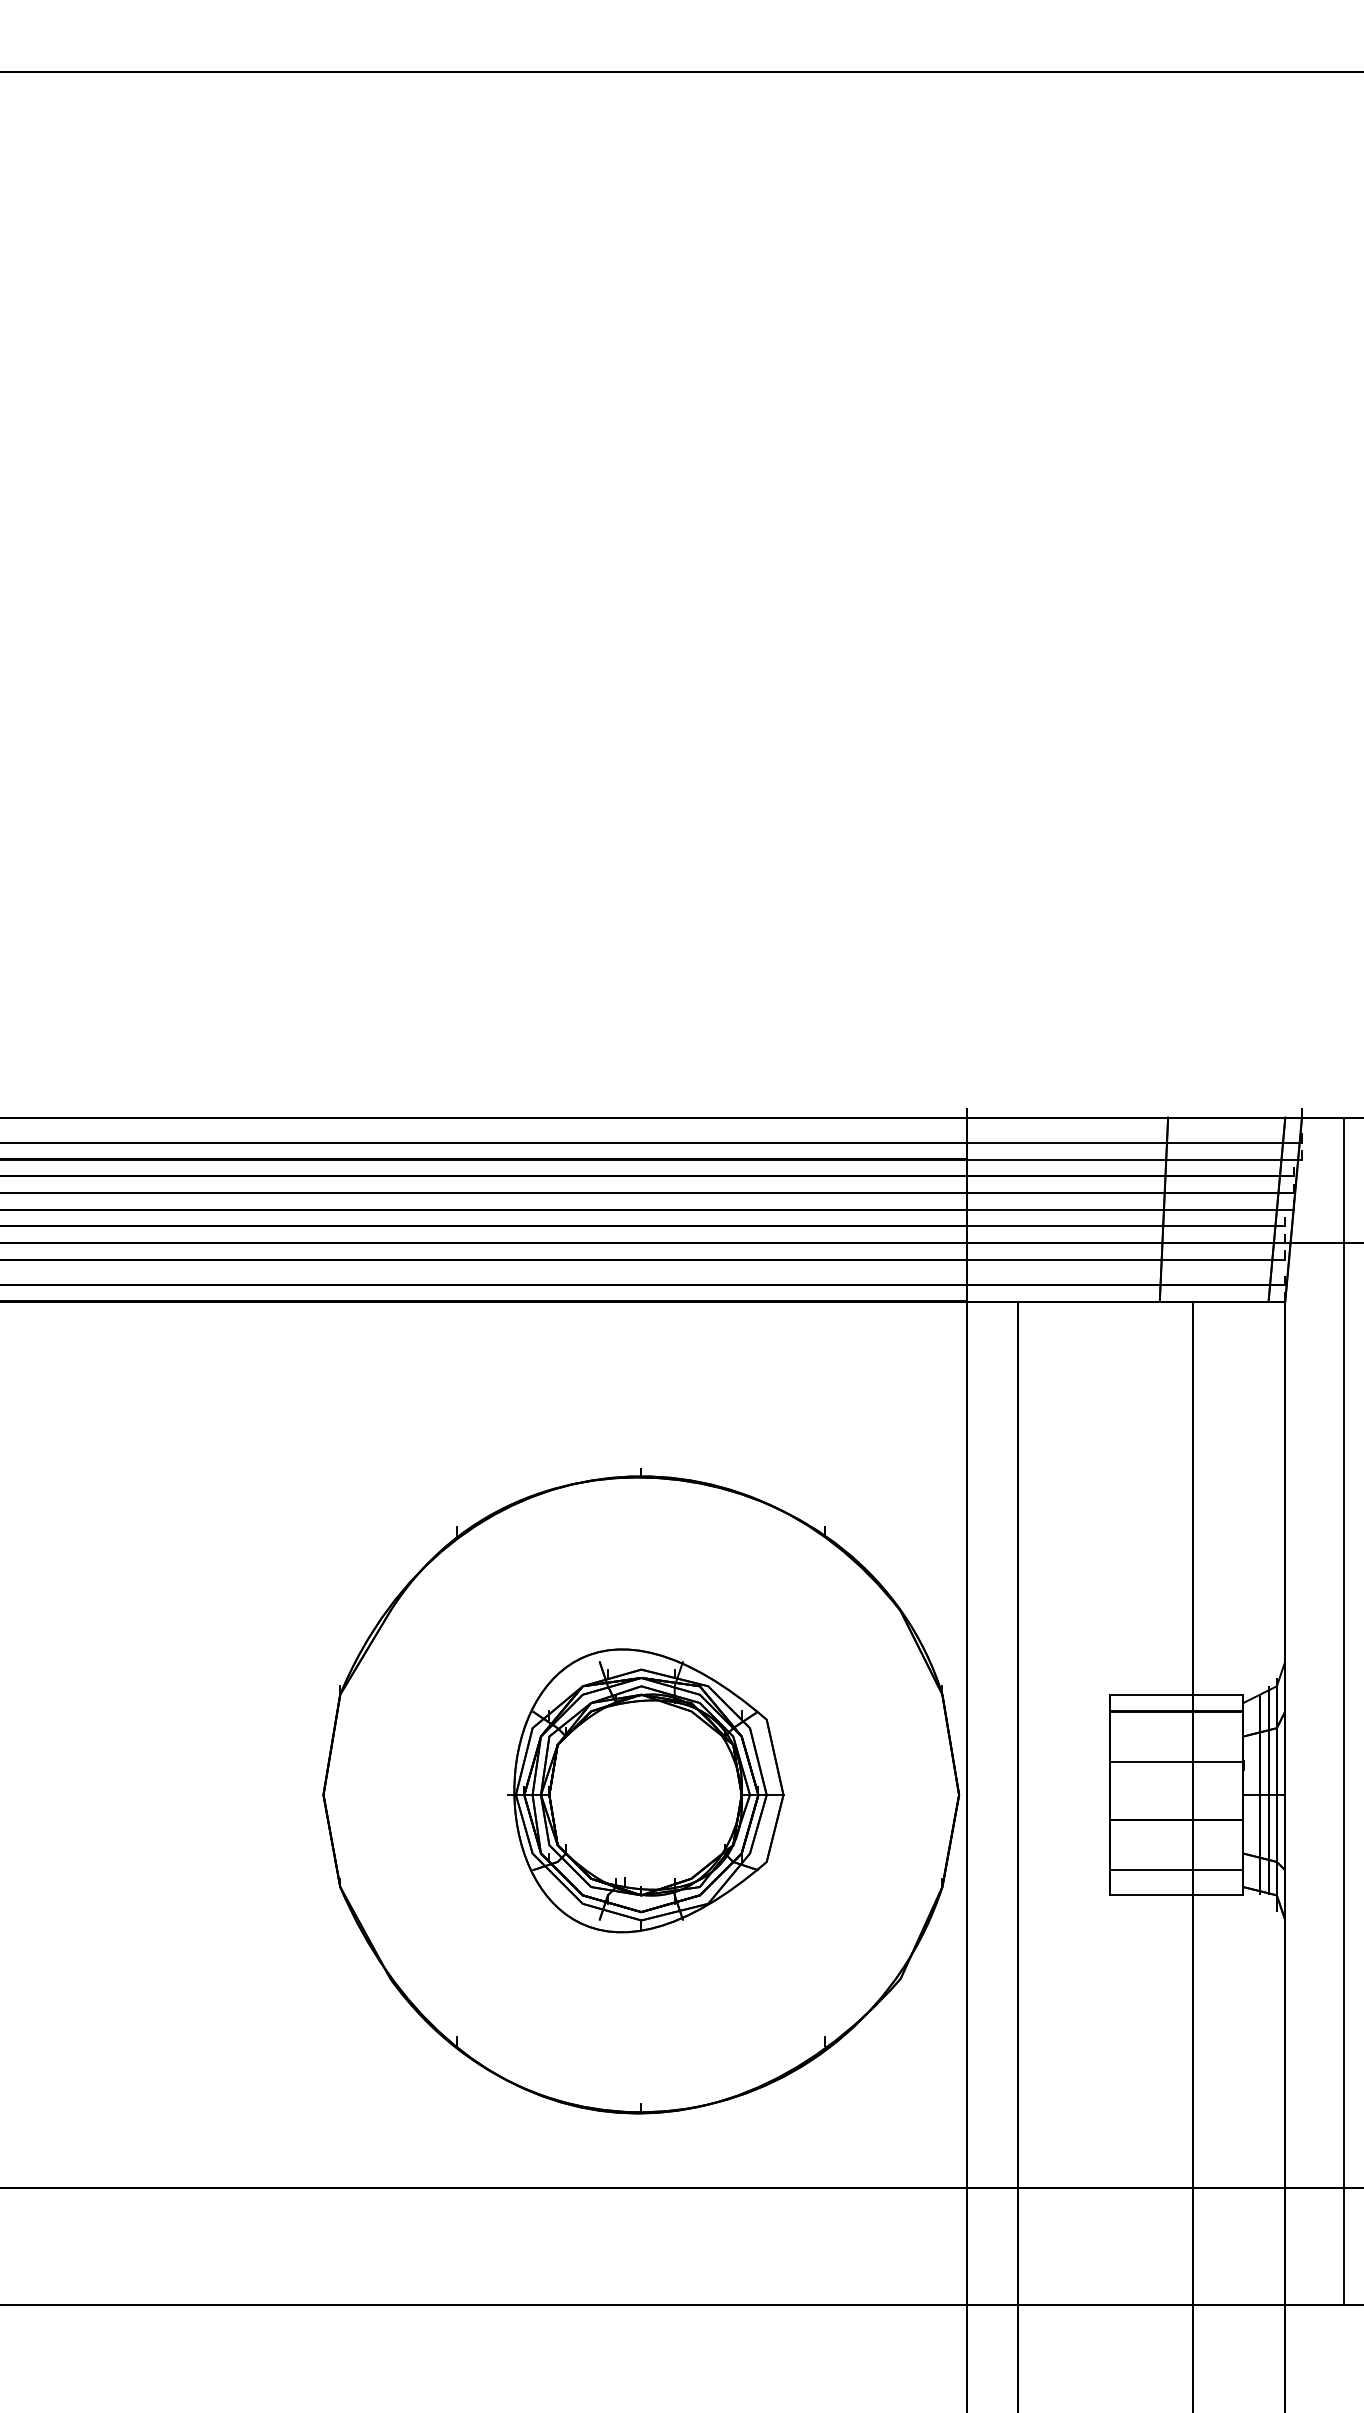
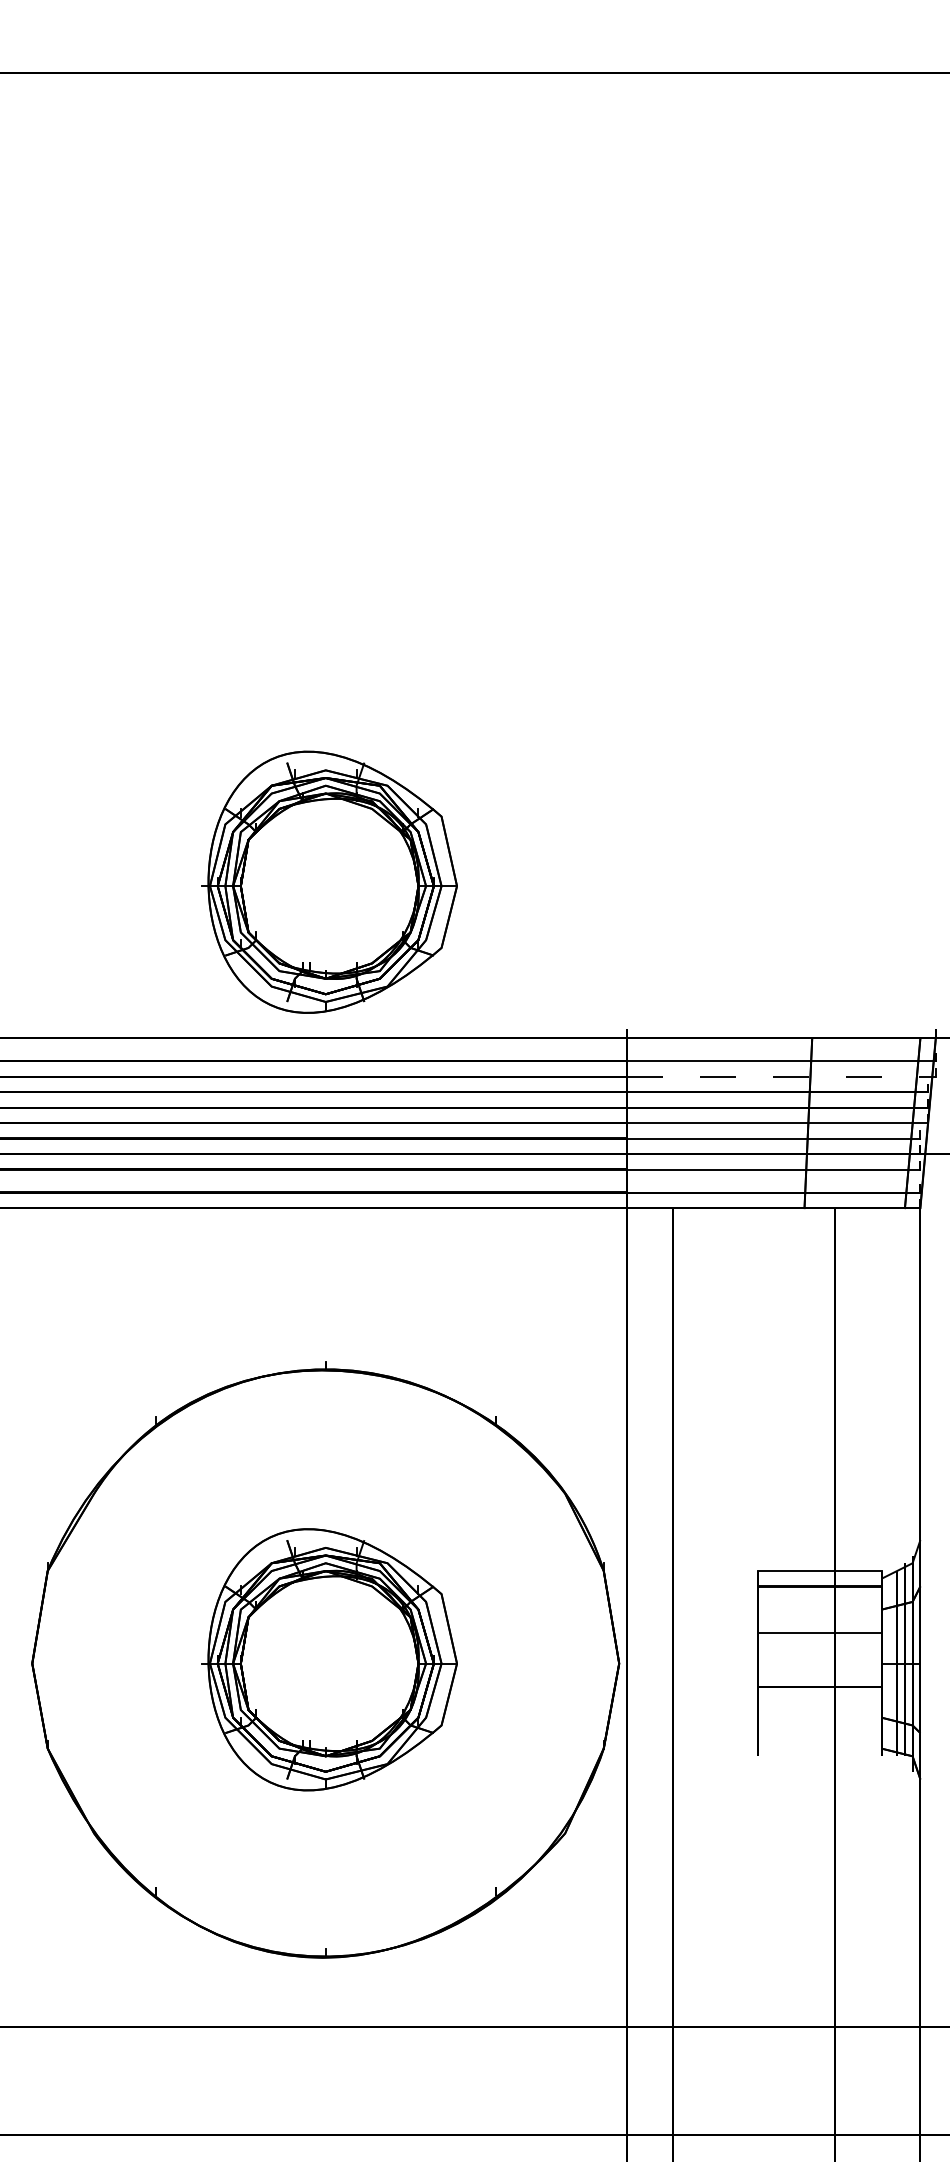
part: (645, 948) -> (329, 881), added
line: (1135, 1159) -> (782, 1076), solid -> dashed
line: (1176, 1870) -> (819, 1733), removed
line: (1176, 1895) -> (819, 1756), removed

